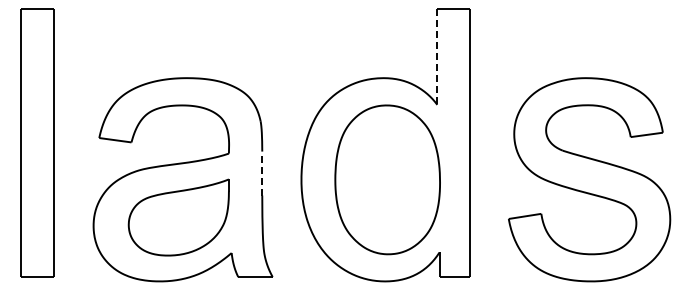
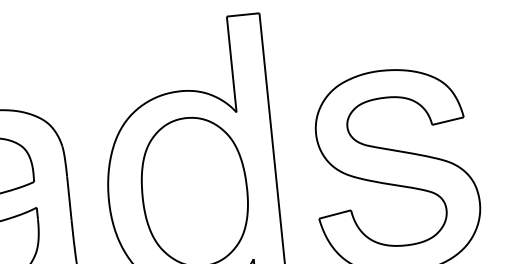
line: (437, 57) -> (231, 65), dashed -> solid
line: (262, 173) -> (69, 198), dashed -> solid

